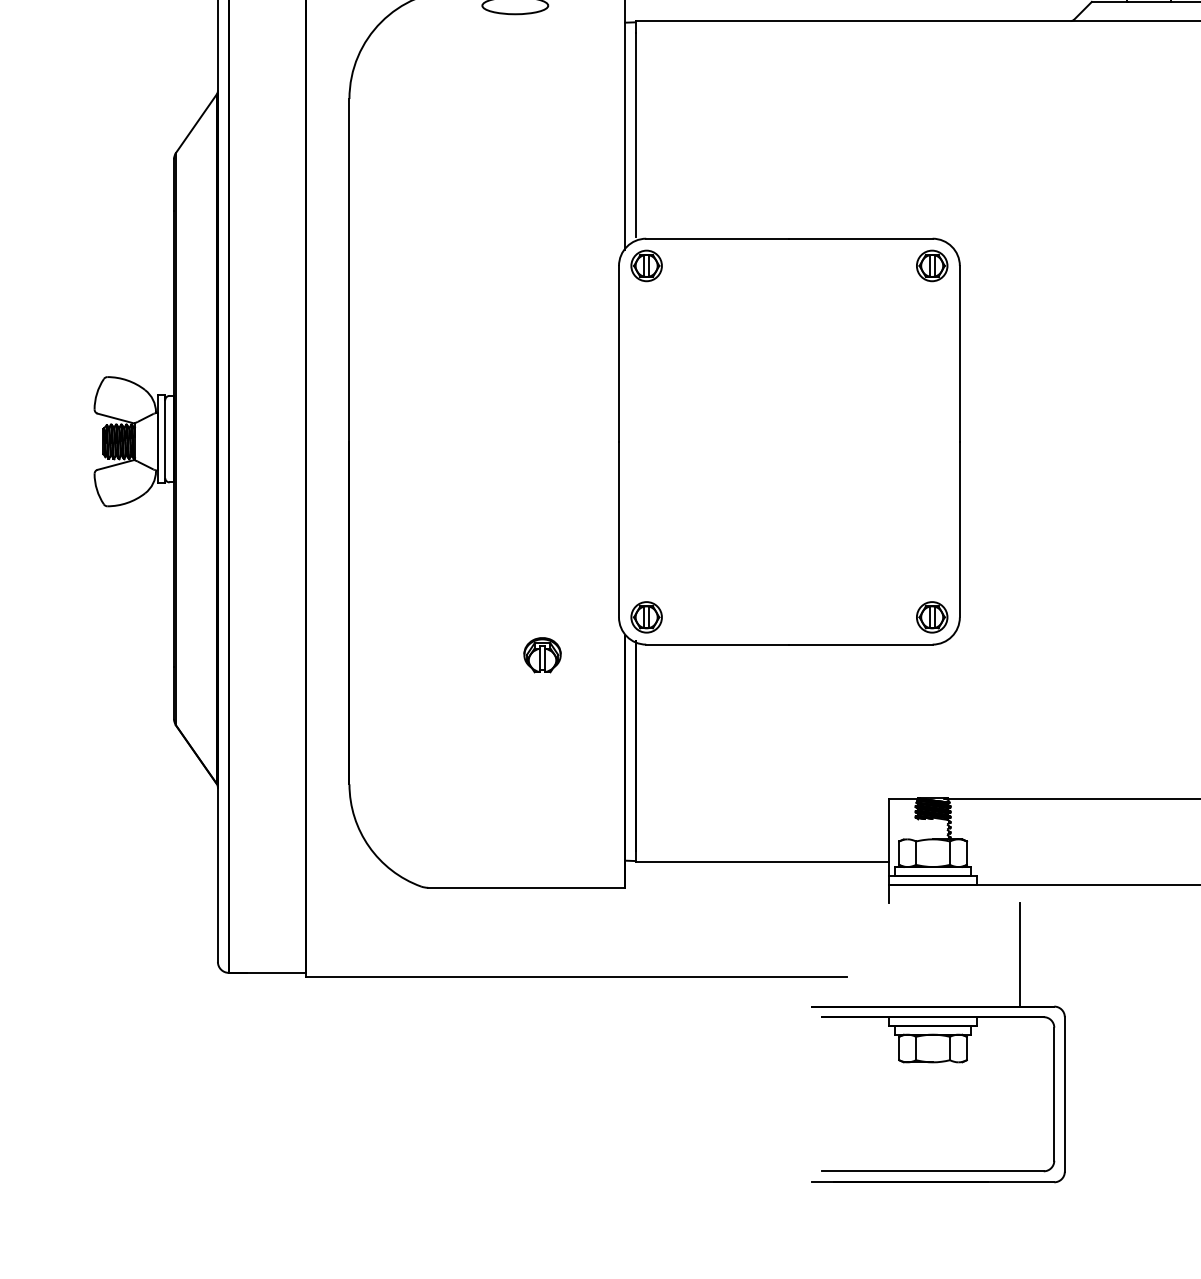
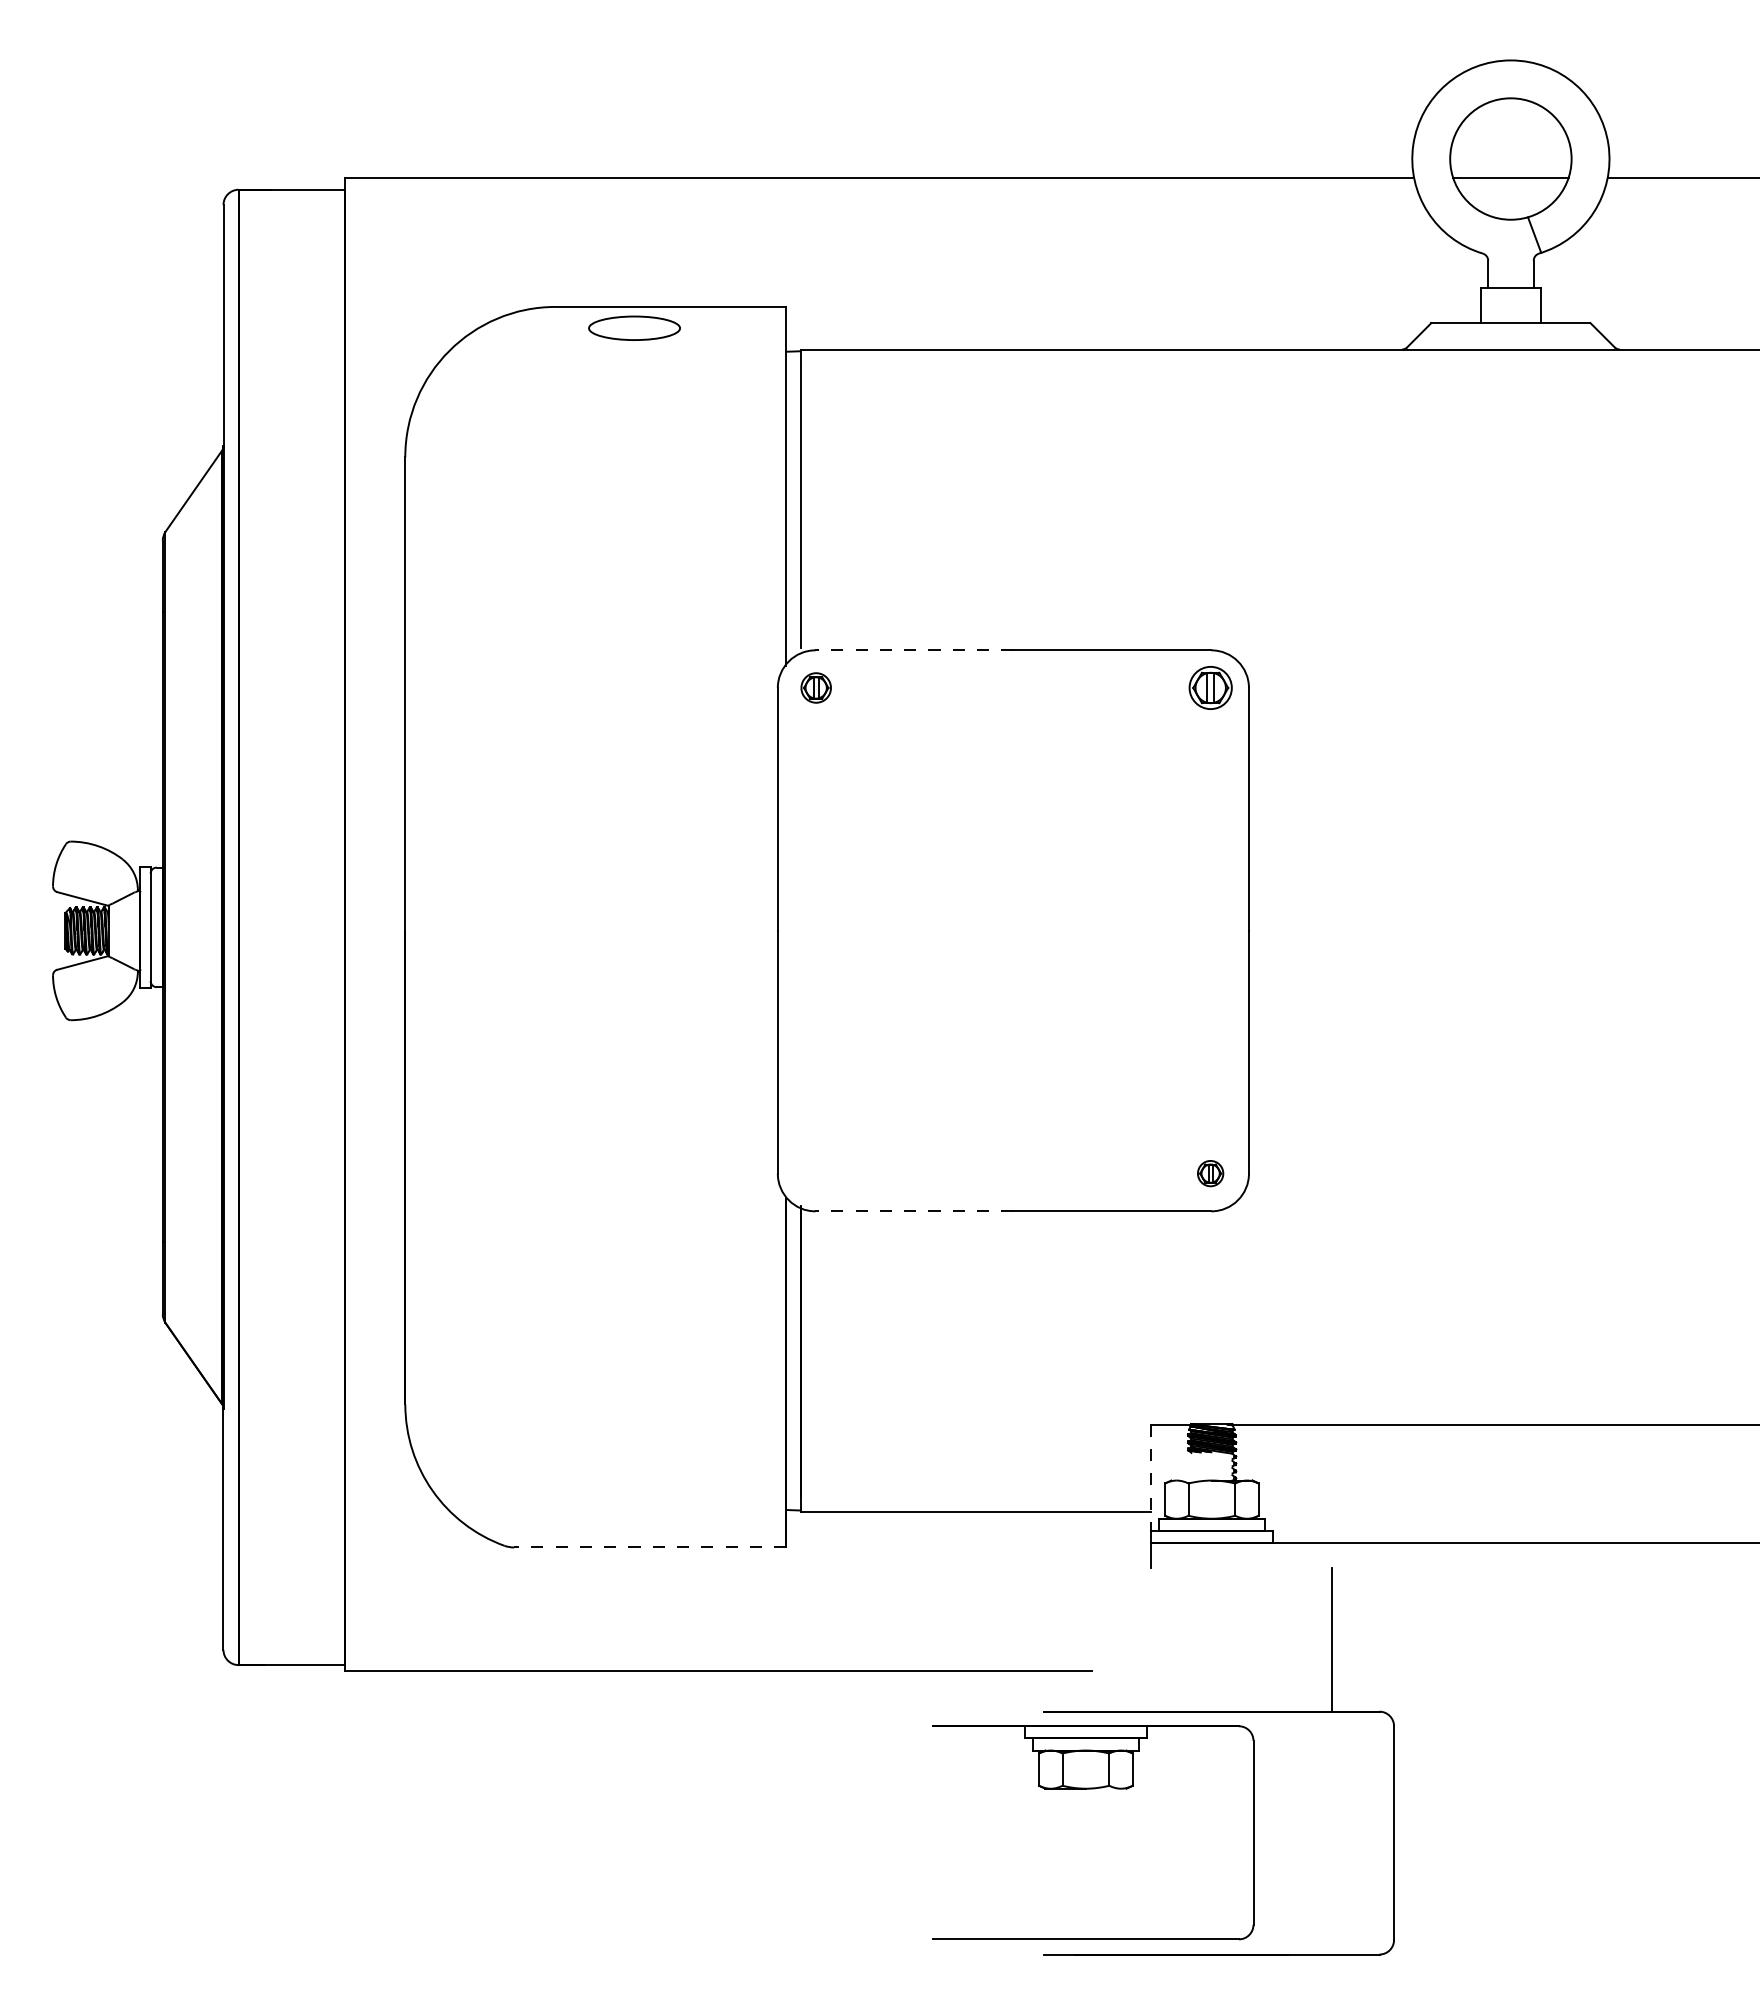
line: (717, 238) -> (914, 650), solid -> dashed
part: (646, 265) -> (816, 687), size x0.7
part: (646, 617) -> (816, 1173), removed
part: (932, 617) -> (1210, 1173), size x0.6
line: (717, 644) -> (914, 1211), solid -> dashed
part: (542, 654) -> (672, 1225), removed
line: (889, 837) -> (1151, 1478), solid -> dashed
line: (526, 887) -> (649, 1547), solid -> dashed
part: (938, 1062) -> (1093, 1789), moved

